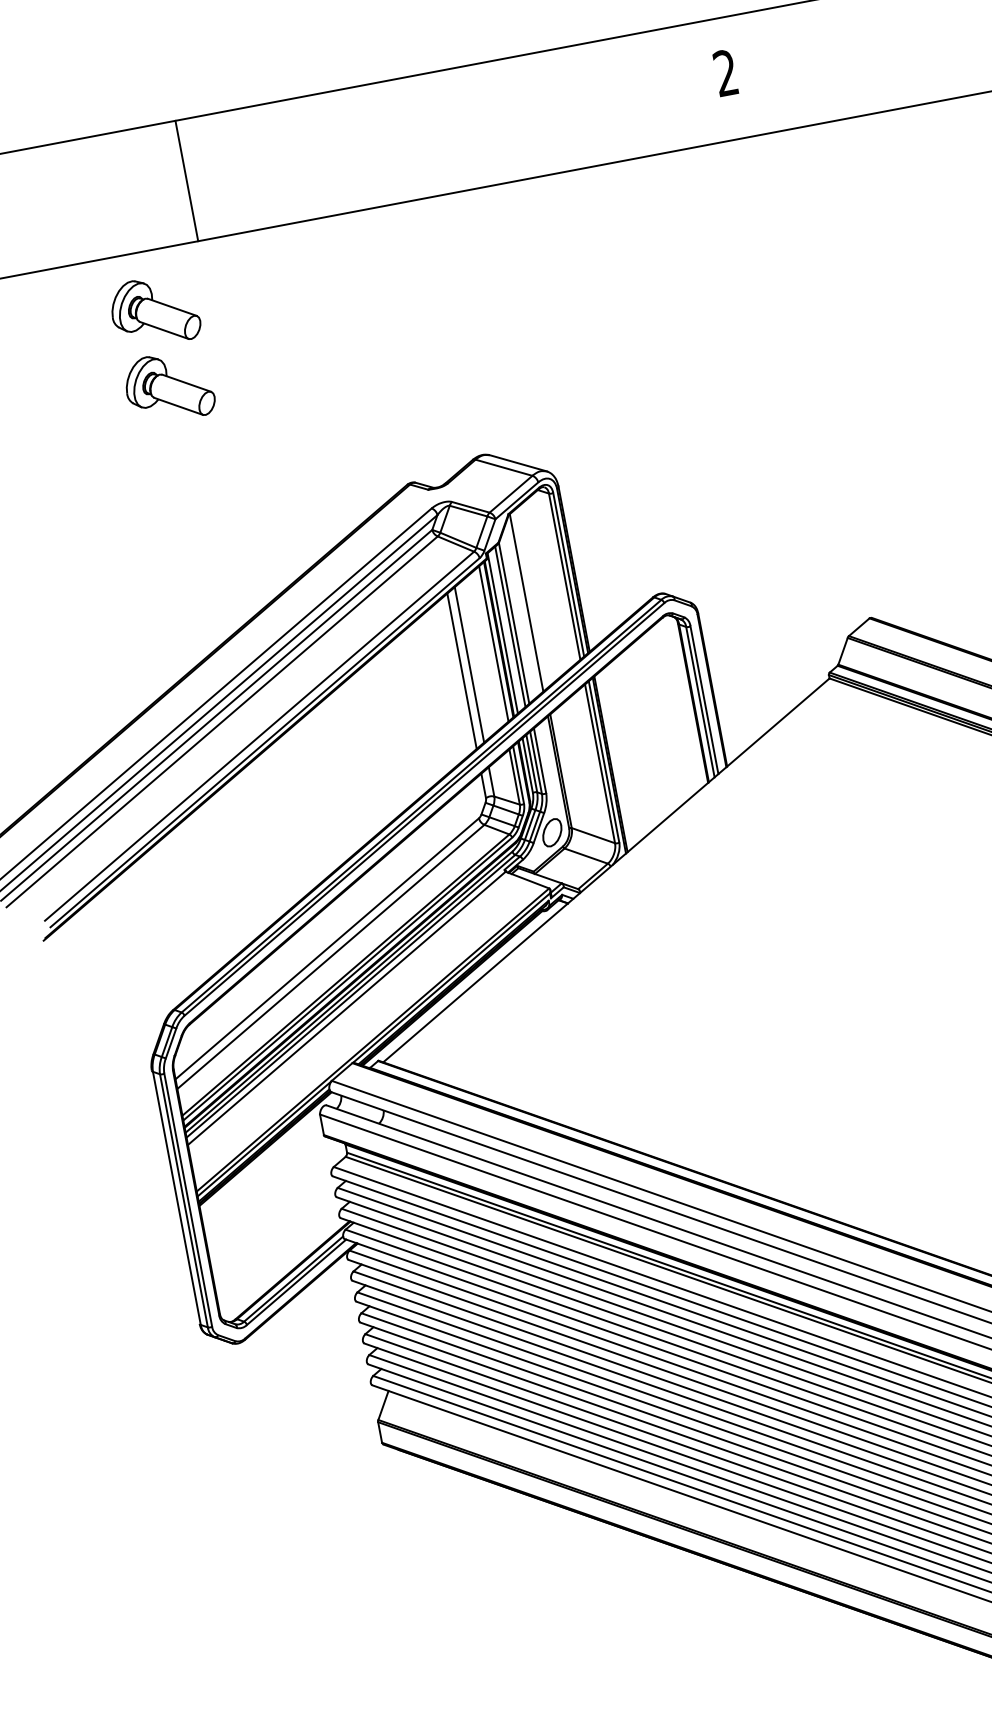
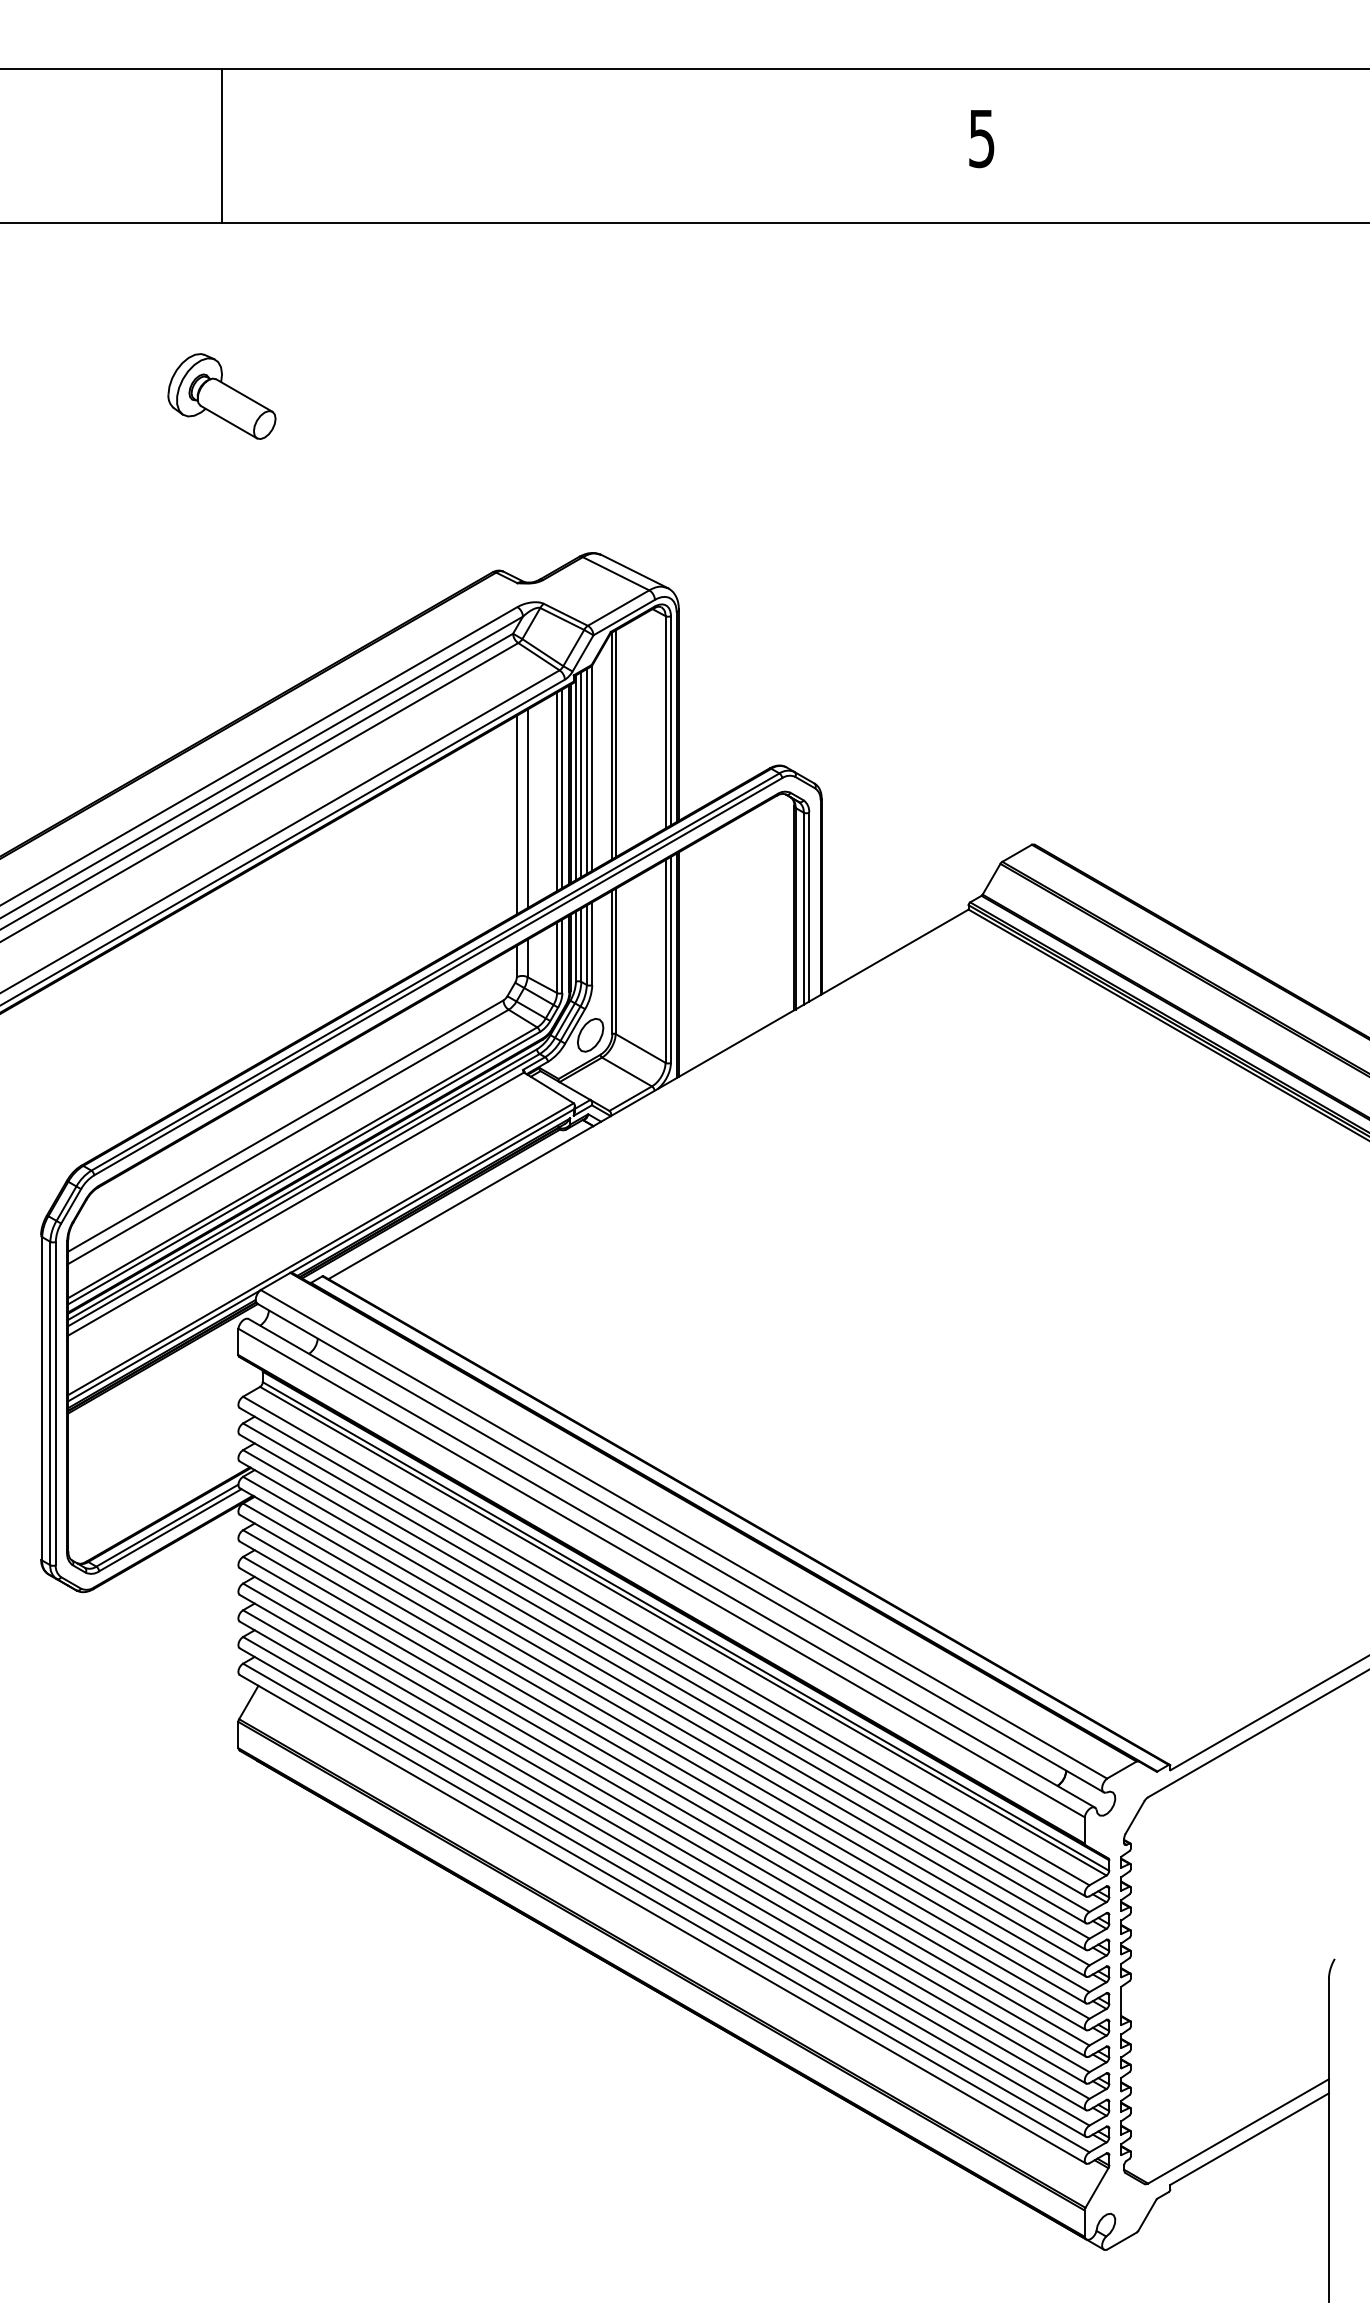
text: (725, 73) -> (981, 138), 2 -> 5
line: (186, 181) -> (221, 146), moved
part: (154, 311) -> (221, 299), removed
line: (528, 600) -> (615, 743), added
line: (506, 629) -> (581, 774), added
line: (490, 646) -> (557, 791), added

